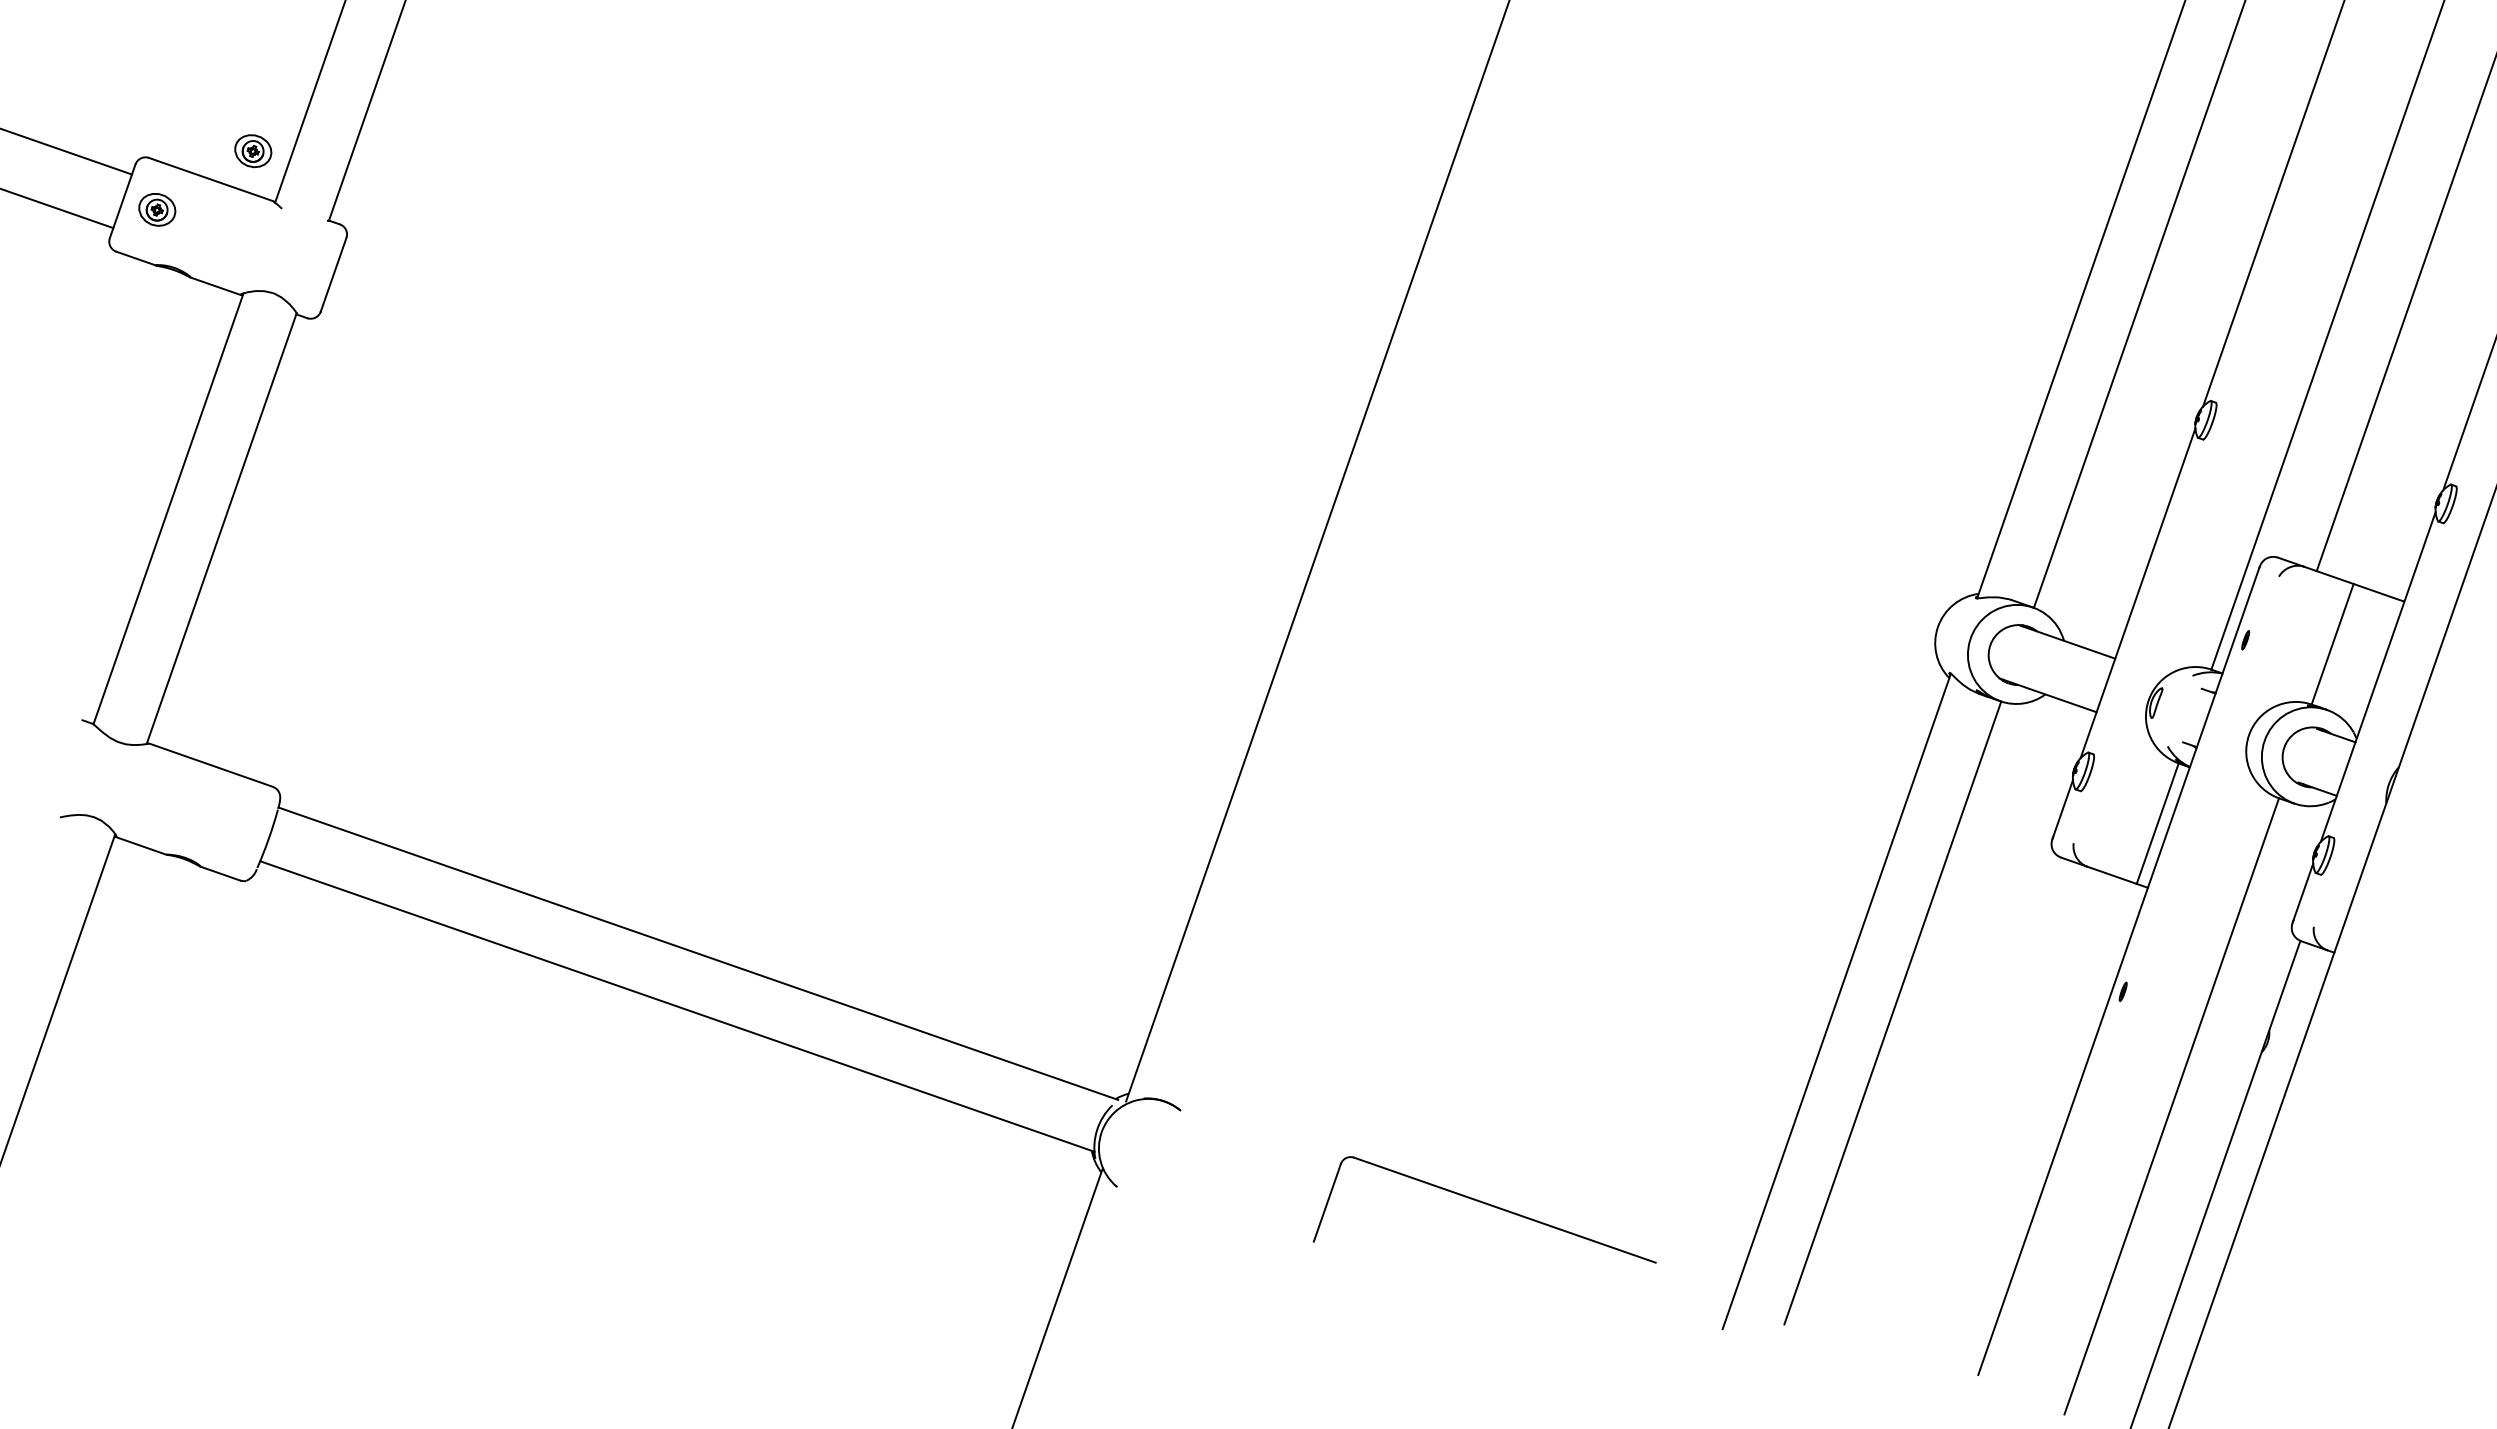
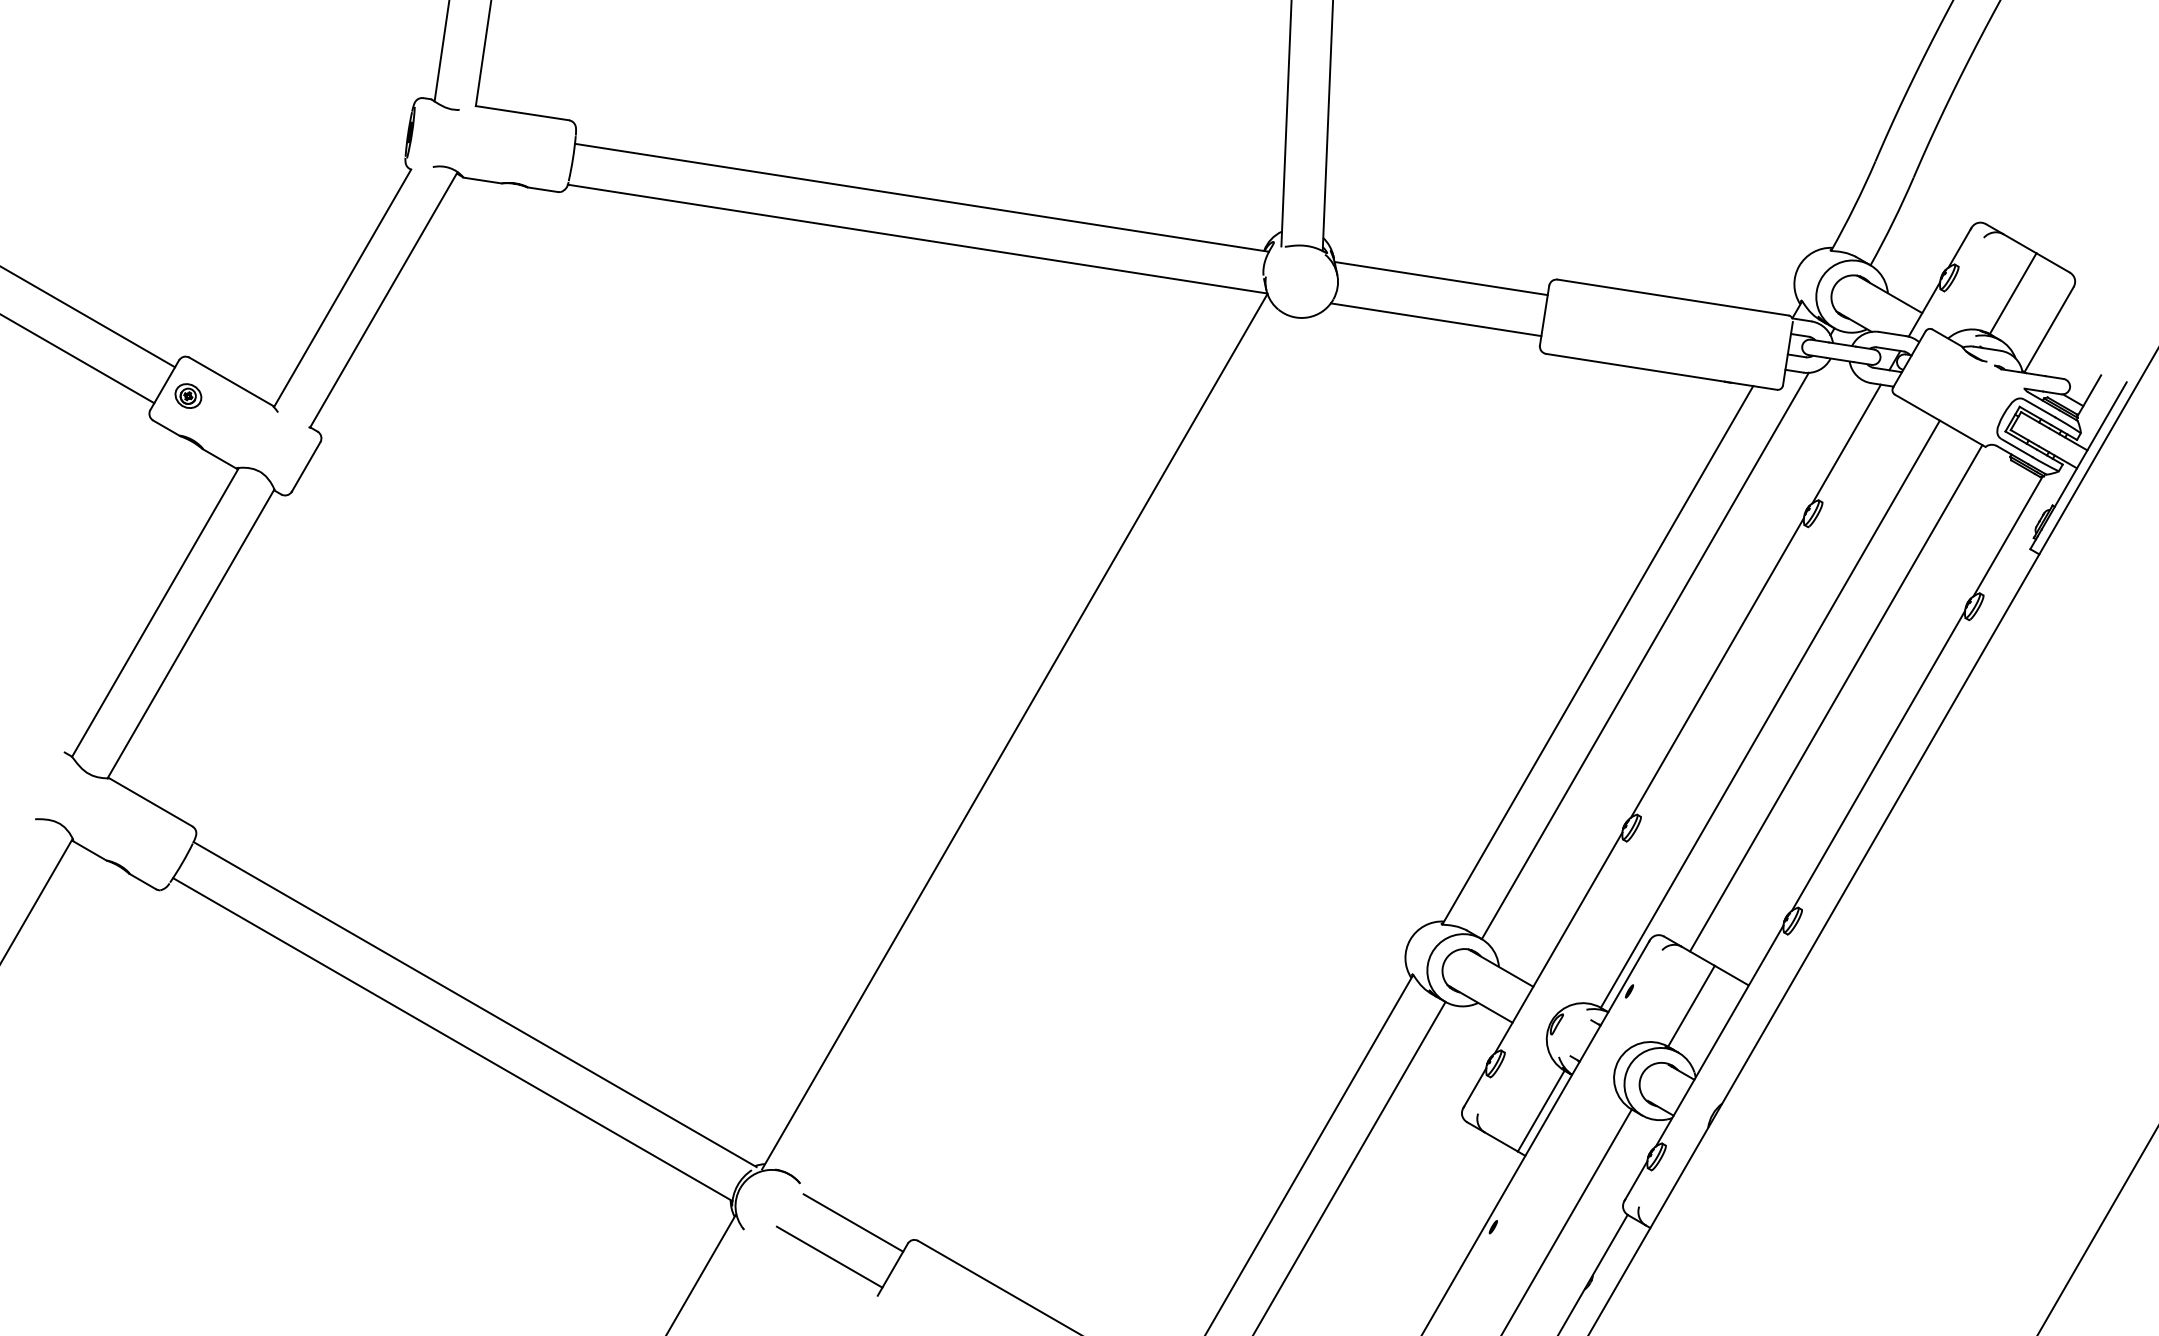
part: (253, 150) -> (265, 366), removed
line: (1262, 1149) -> (853, 1222), added
line: (1238, 1201) -> (829, 1256), added

